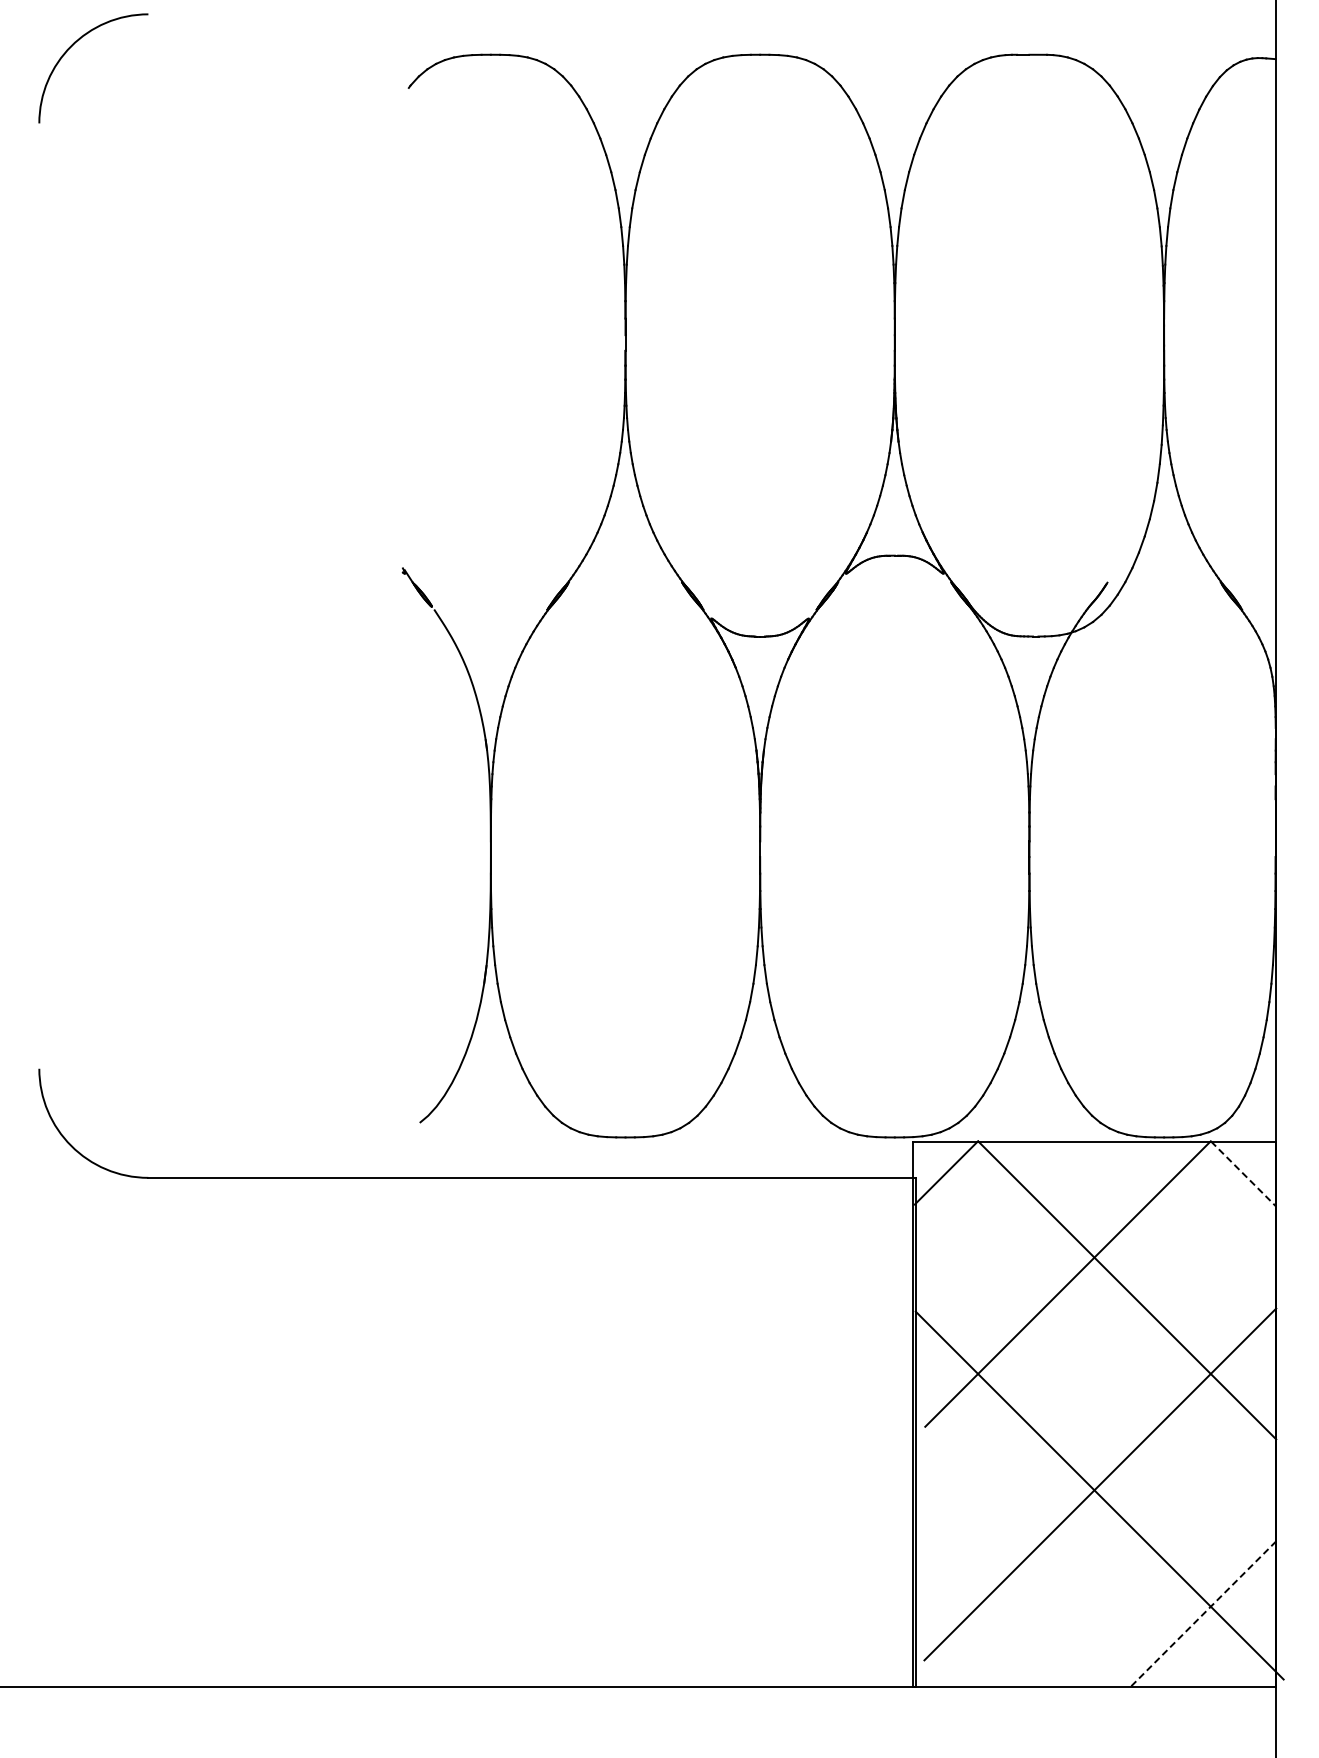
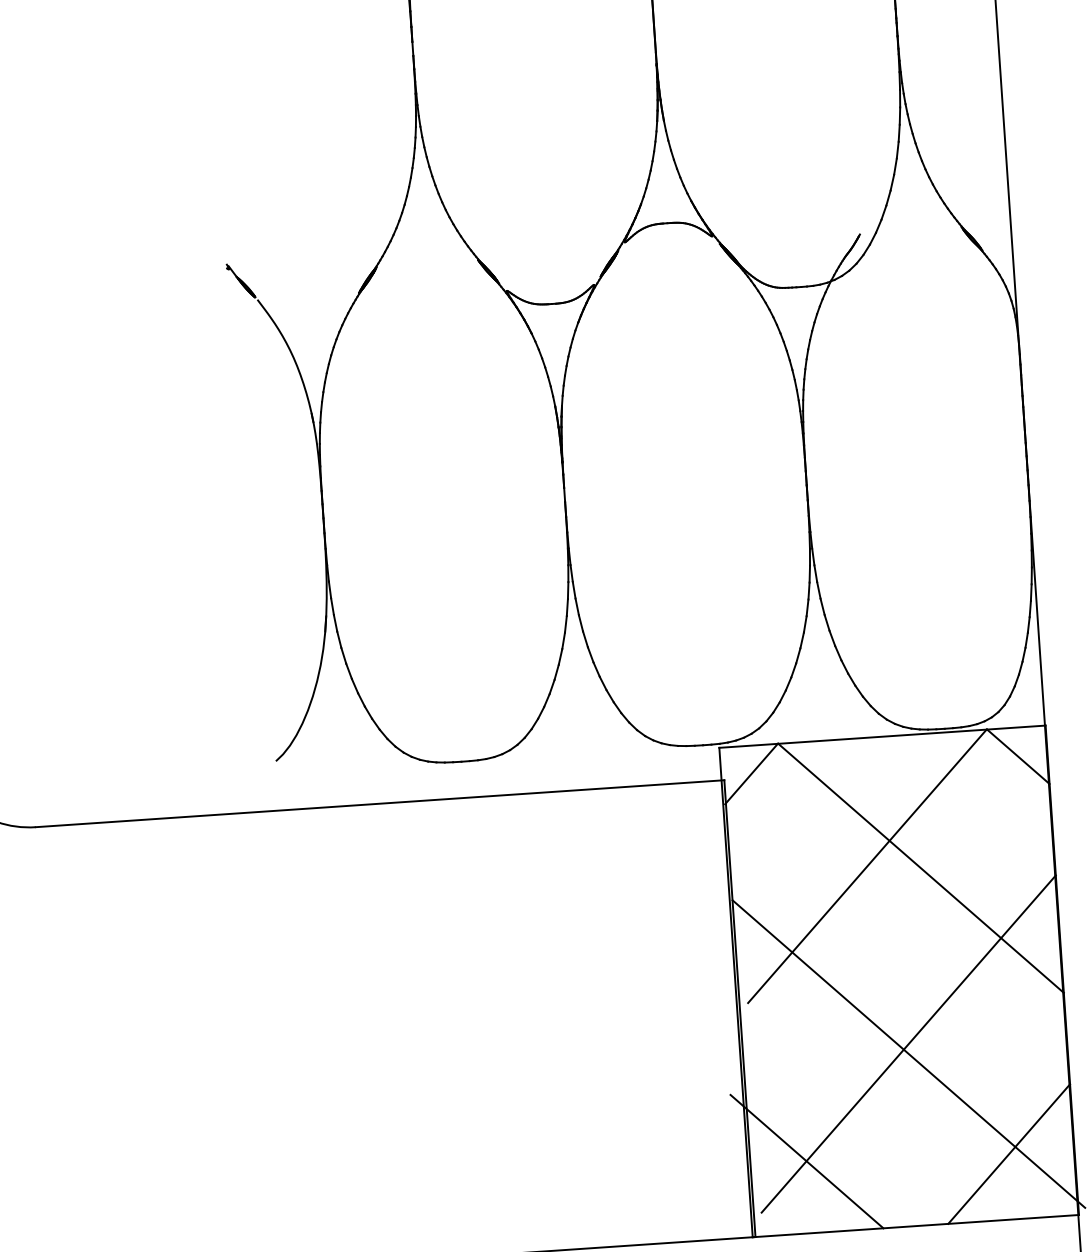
line: (1244, 1174) -> (1019, 757), dashed -> solid
line: (978, 1606) -> (806, 1161), added
line: (1203, 1614) -> (1009, 1154), dashed -> solid

